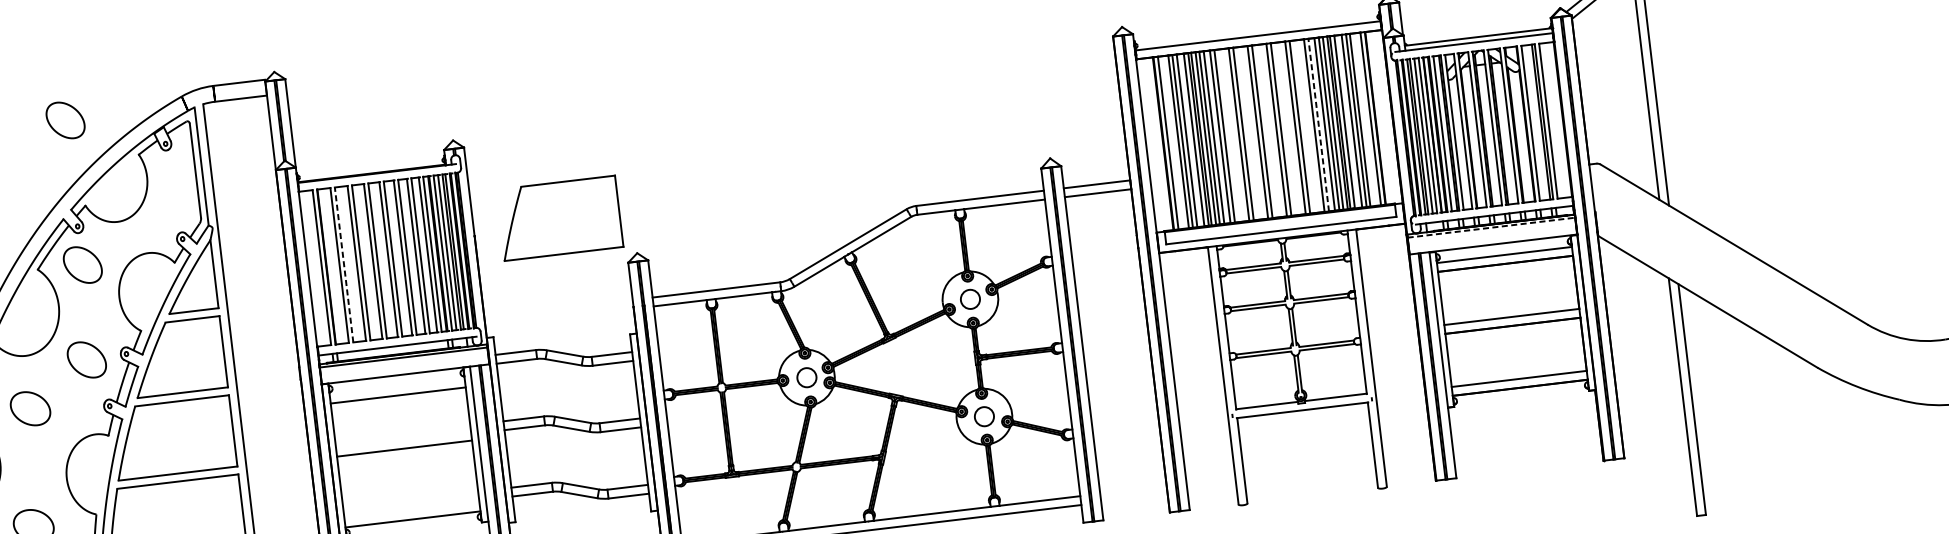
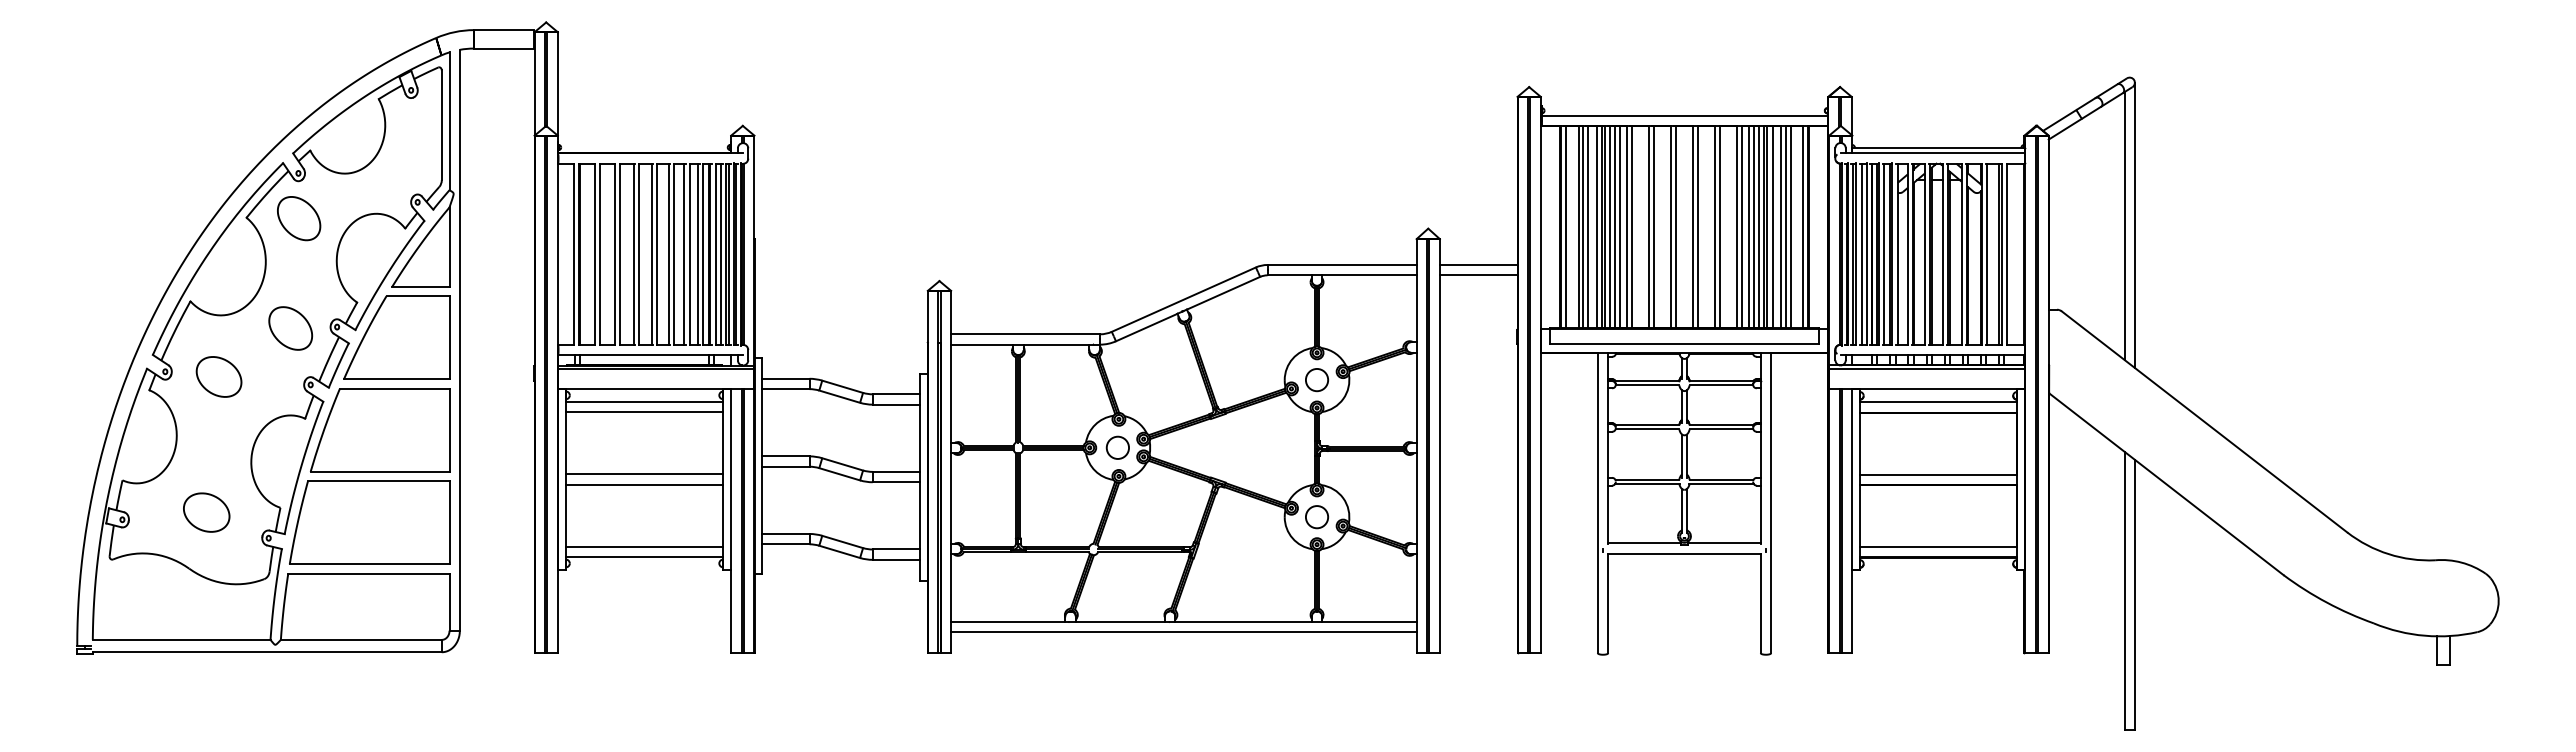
part: (65, 120) -> (299, 49), removed
line: (1318, 125) -> (1742, 227), dashed -> solid
part: (560, 218) -> (855, 230), removed
line: (1491, 228) -> (1927, 369), dashed -> solid
line: (344, 265) -> (600, 254), dashed -> solid
line: (397, 386) -> (644, 401), added
line: (405, 457) -> (644, 484), added
line: (411, 510) -> (644, 546), added

